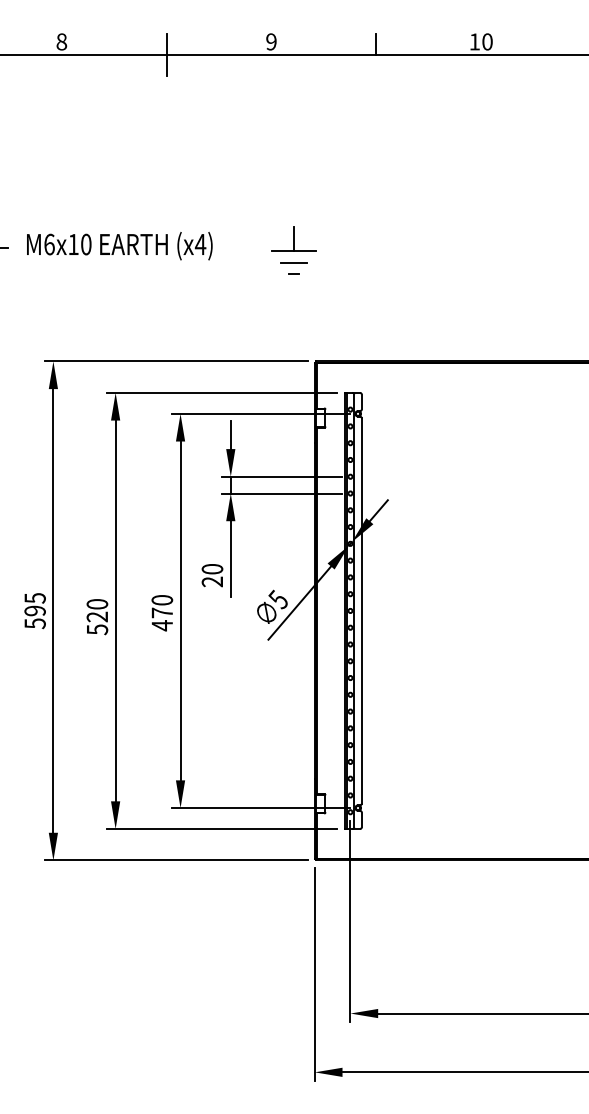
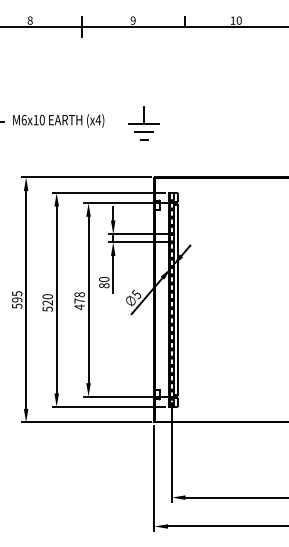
part: (294, 249) -> (144, 122), size x1.4
text: (213, 581) -> (104, 285), 20 -> 80
text: (162, 599) -> (79, 294), 470 -> 478

